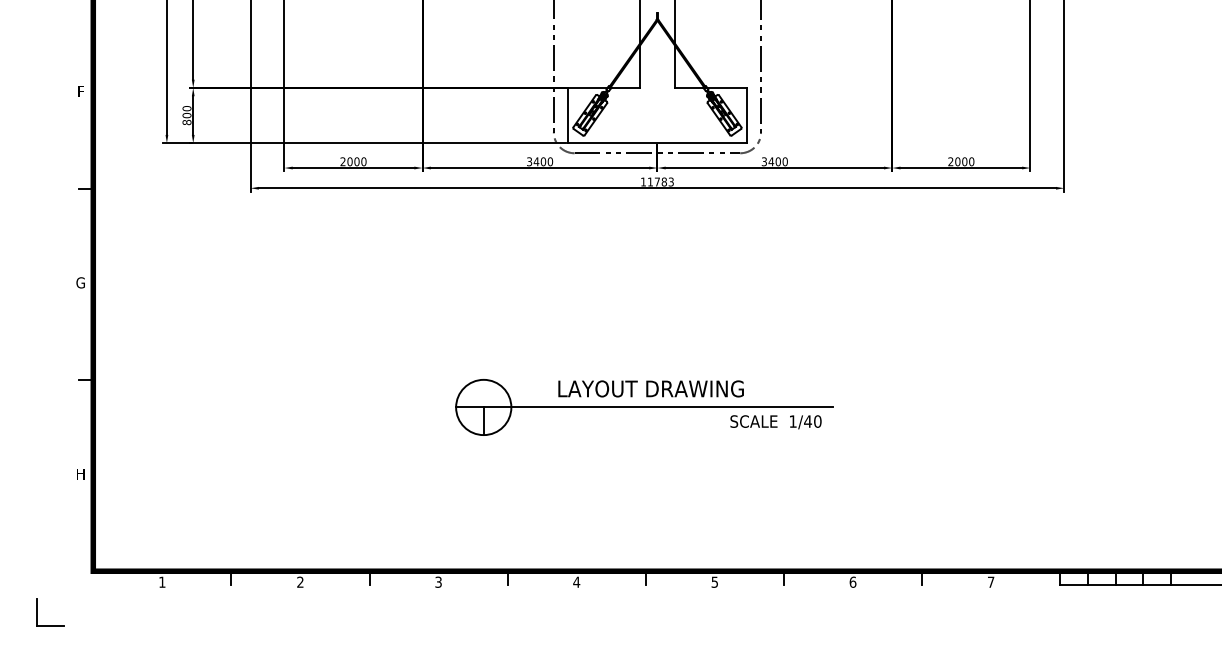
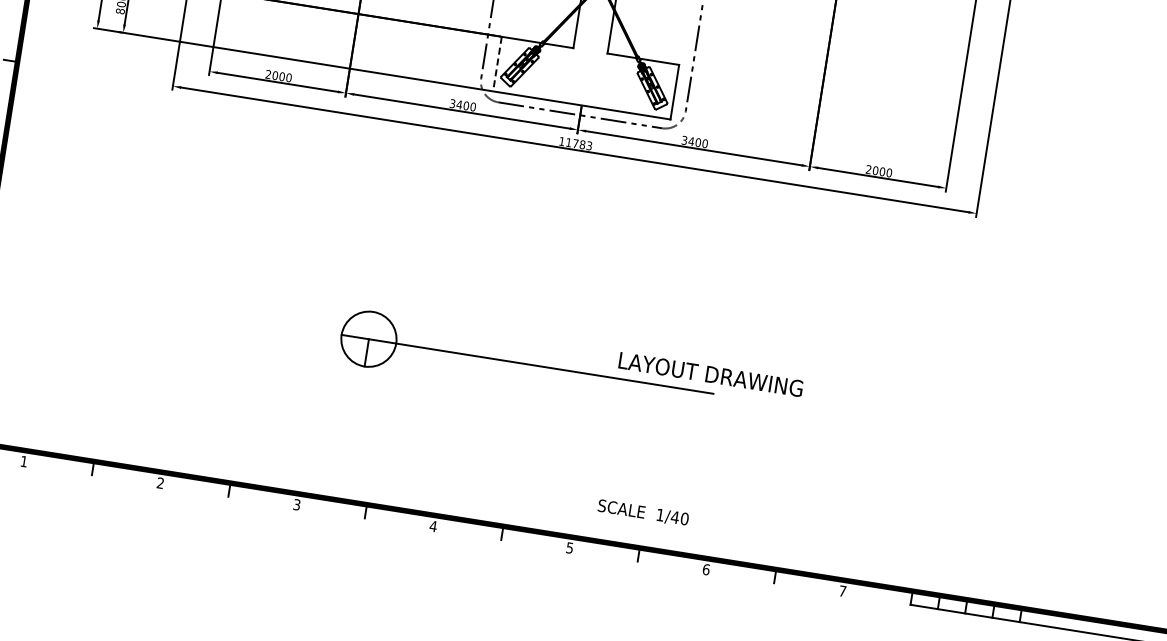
line: (567, 115) -> (497, 63), solid -> dashed
text: (650, 388) -> (710, 374), moved
text: (775, 422) -> (642, 513), moved

